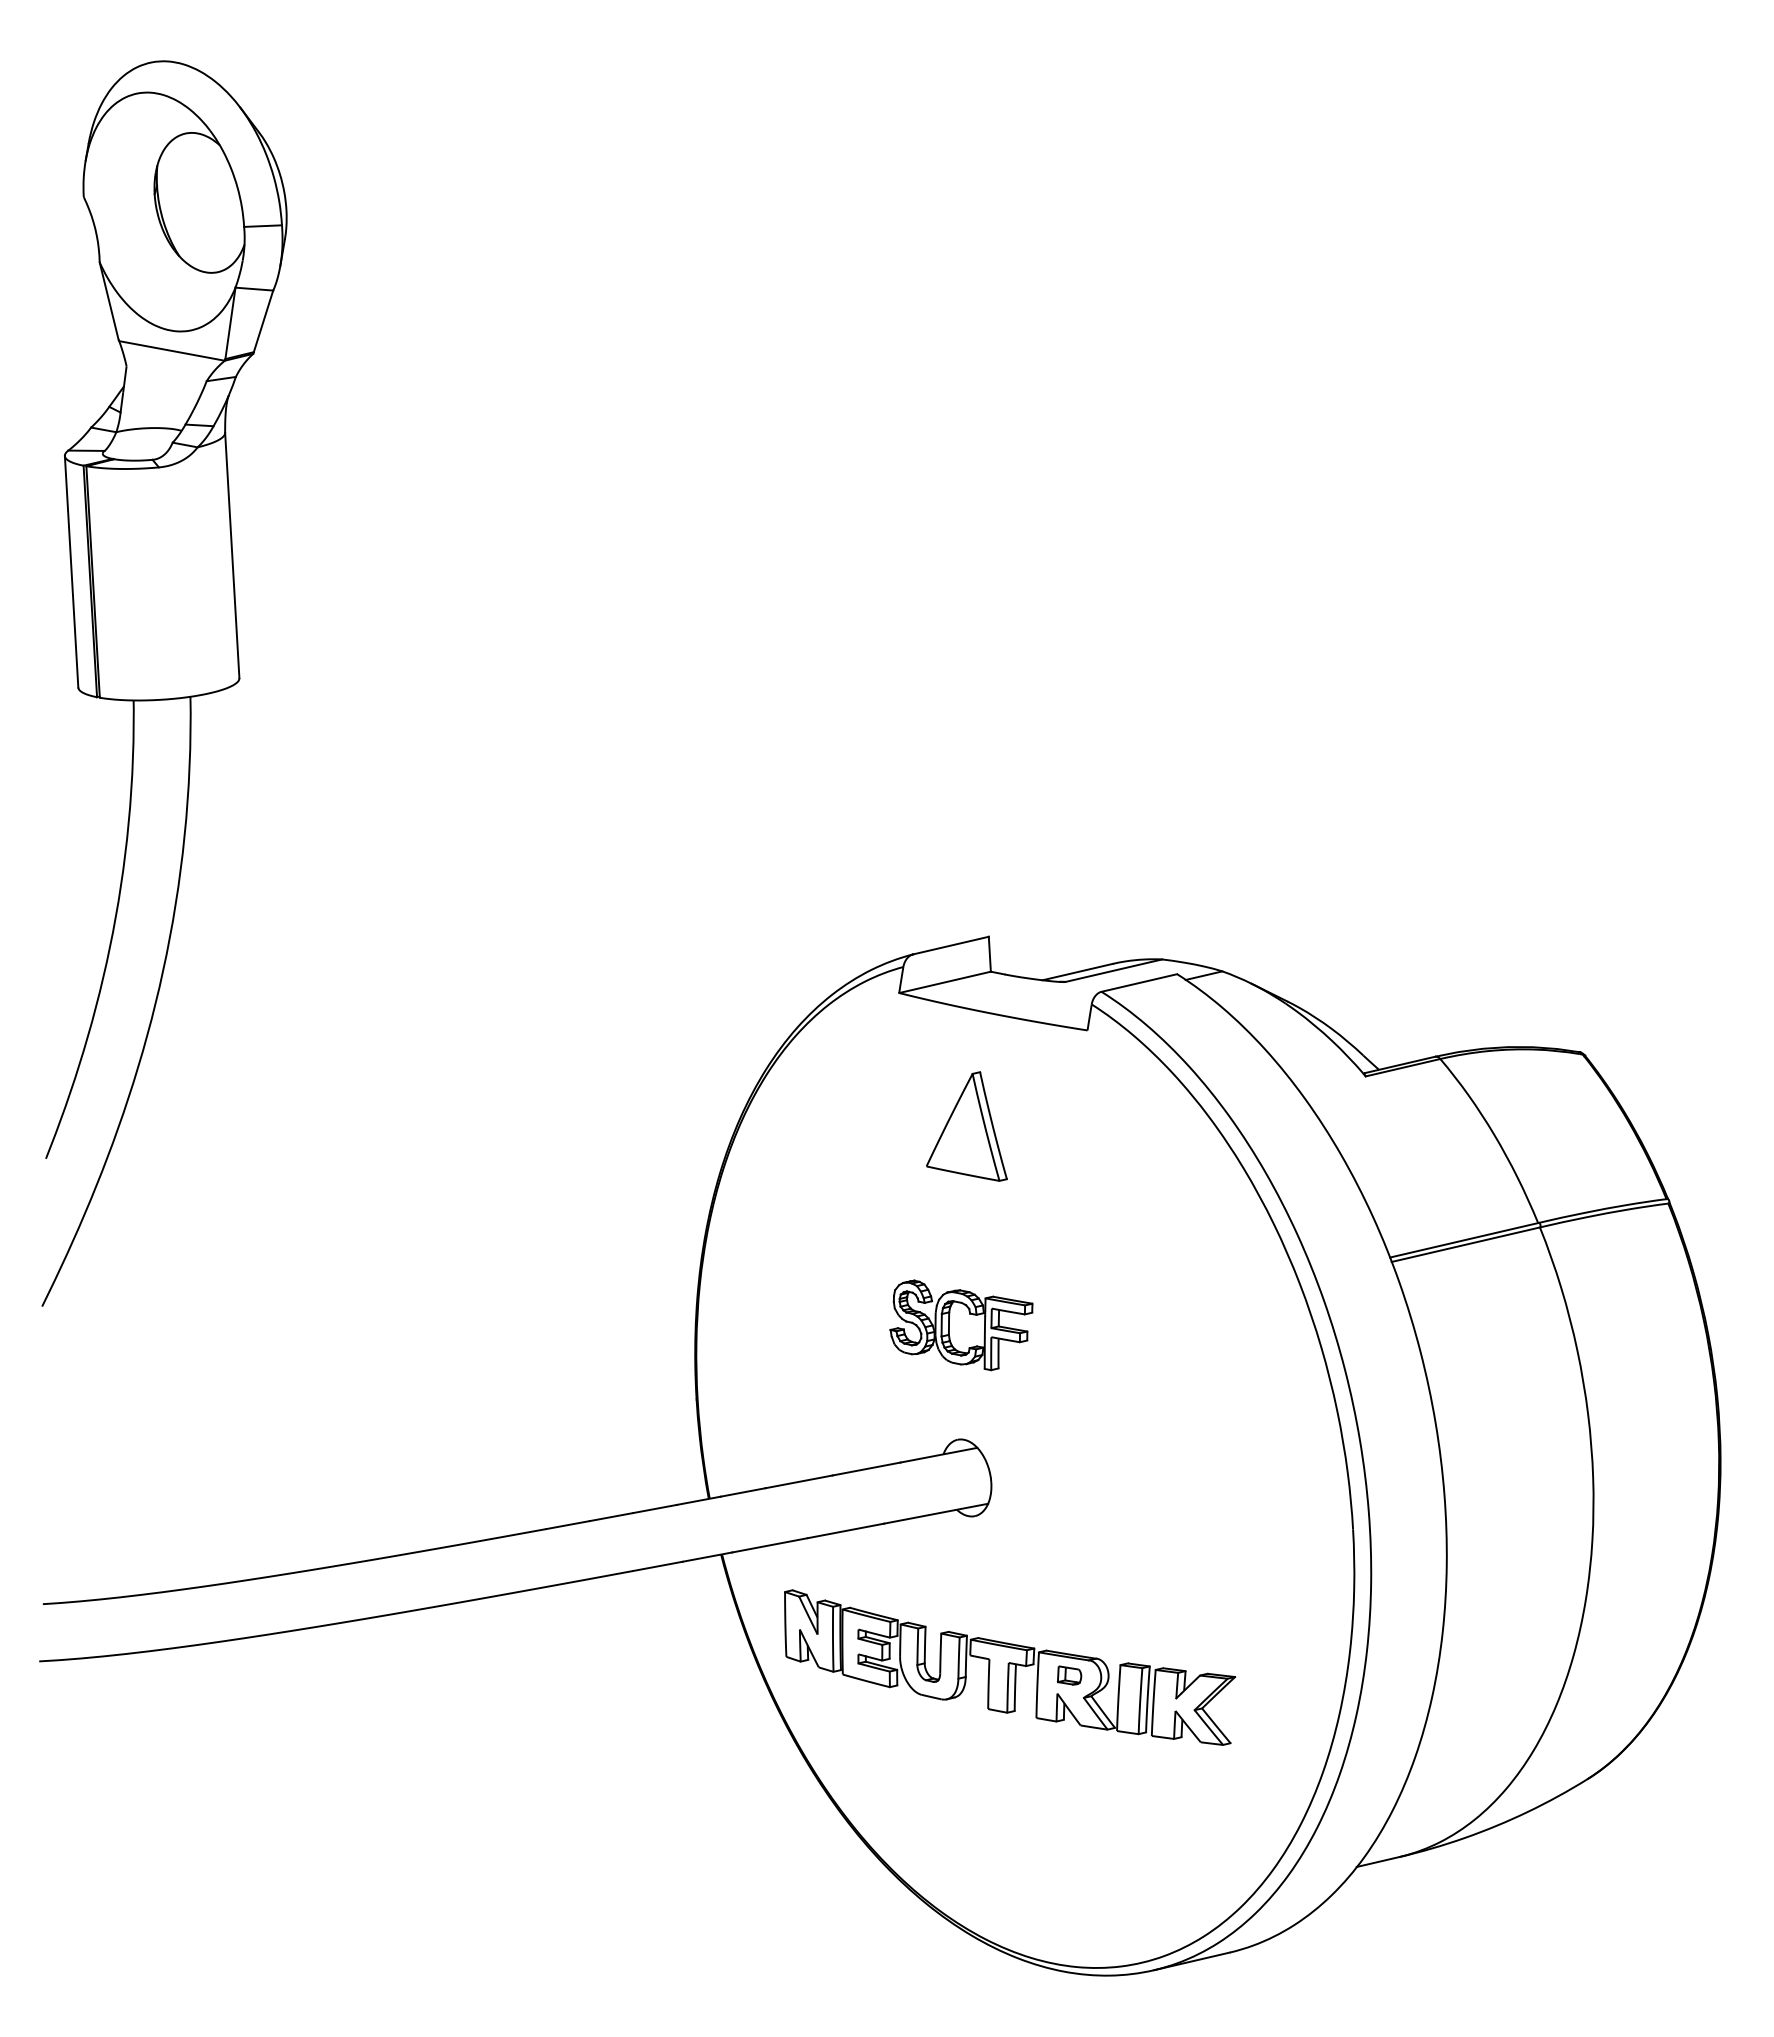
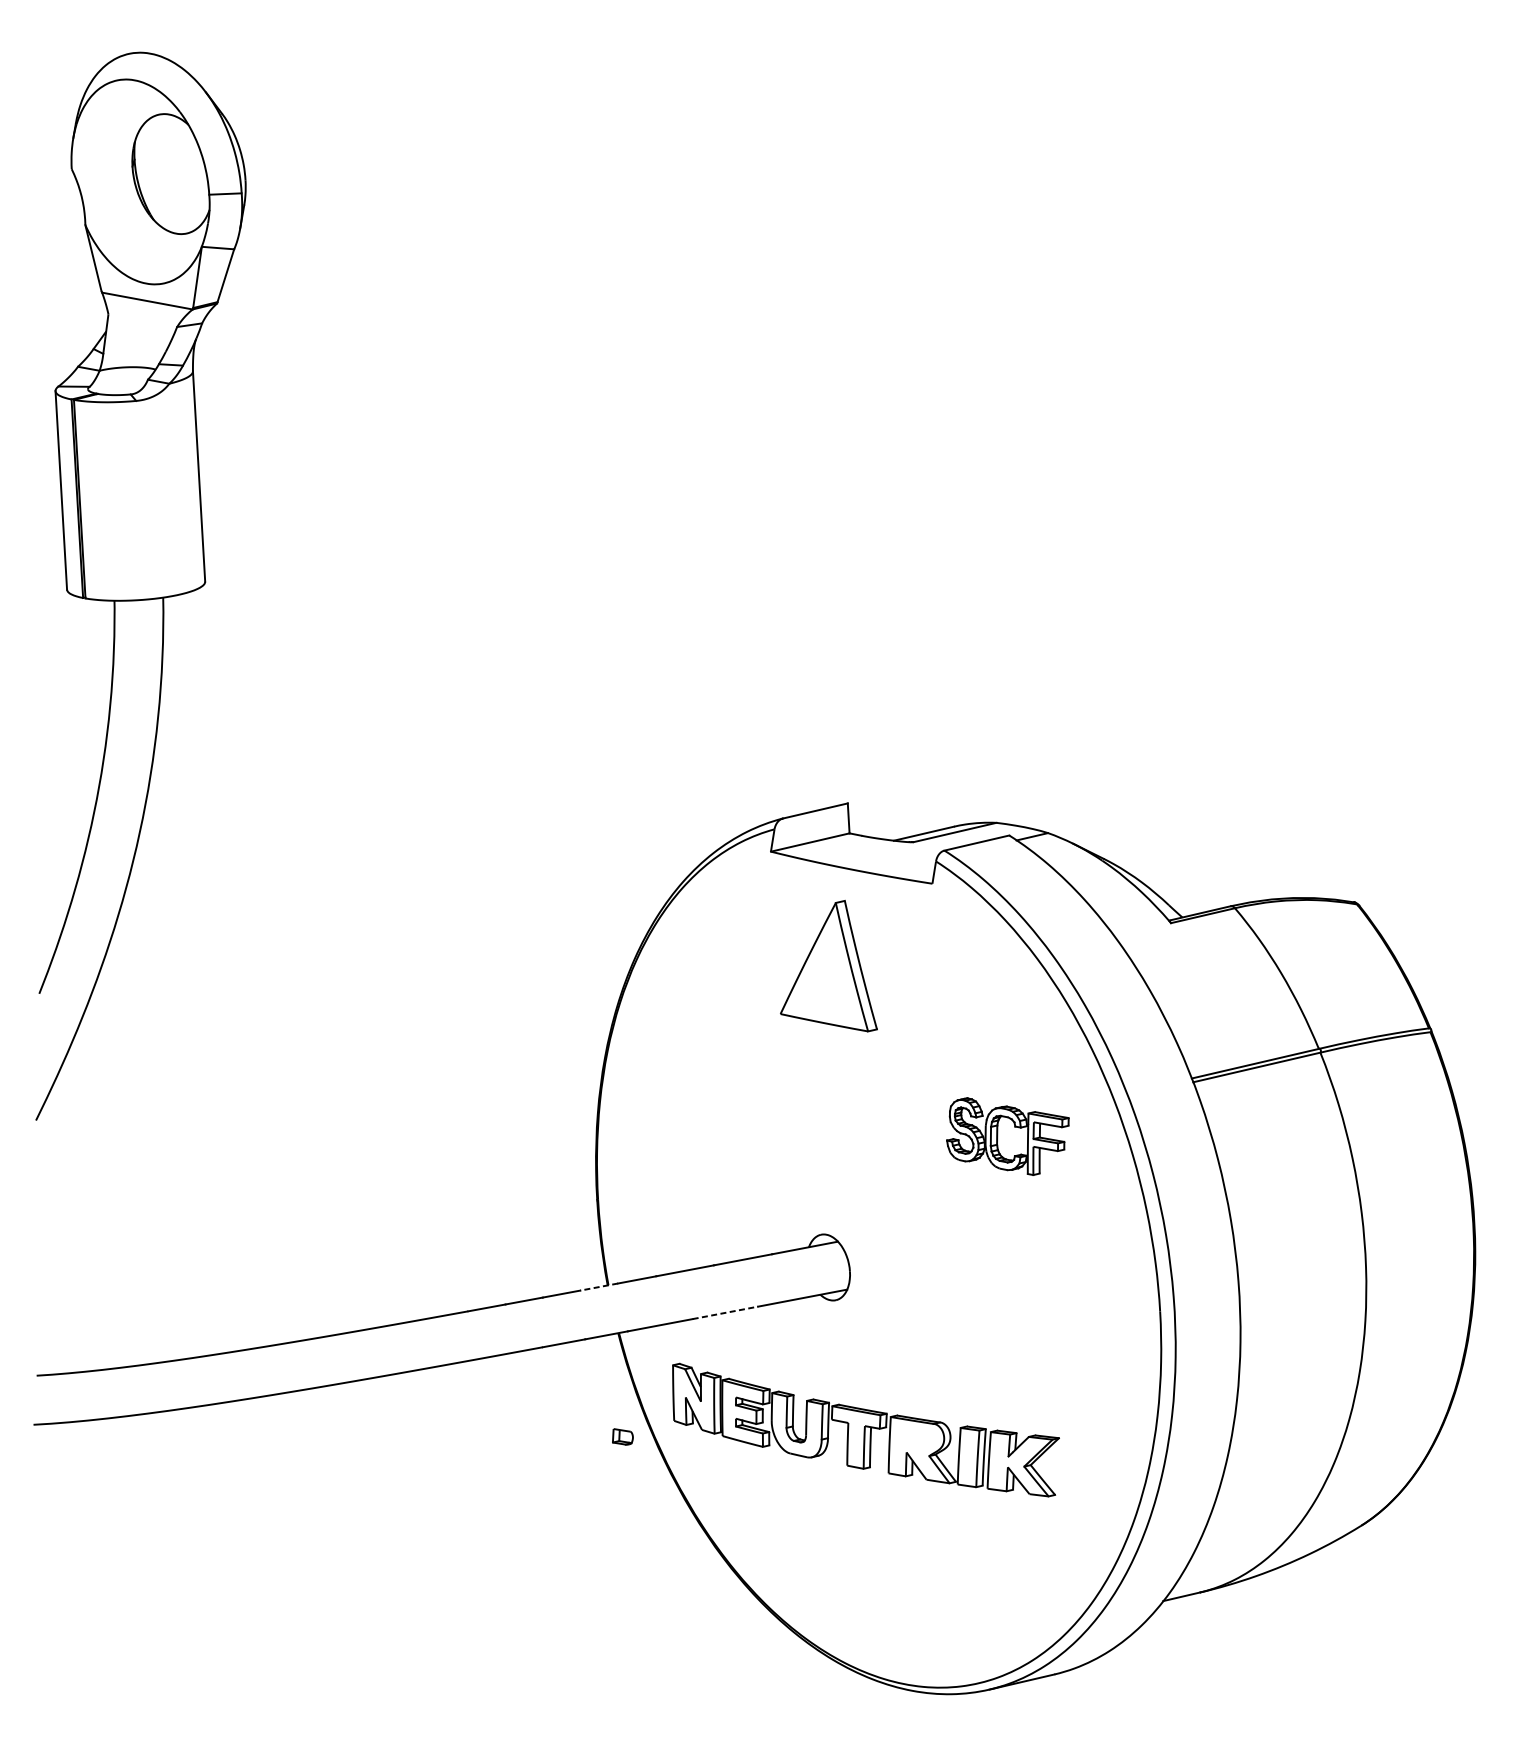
part: (966, 1126) -> (828, 966), size x1.4
part: (961, 1325) -> (1007, 1136), moved
line: (698, 1500) -> (598, 1286), solid -> dashed
line: (846, 1530) -> (725, 1312), solid -> dashed
part: (1069, 1675) -> (622, 1436), moved

